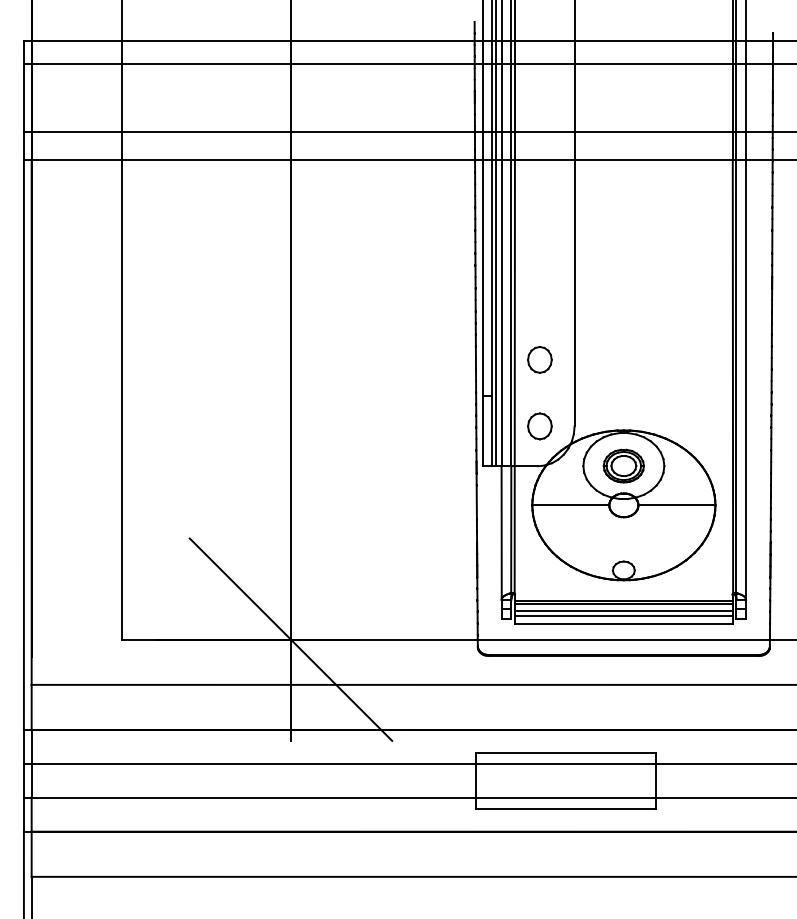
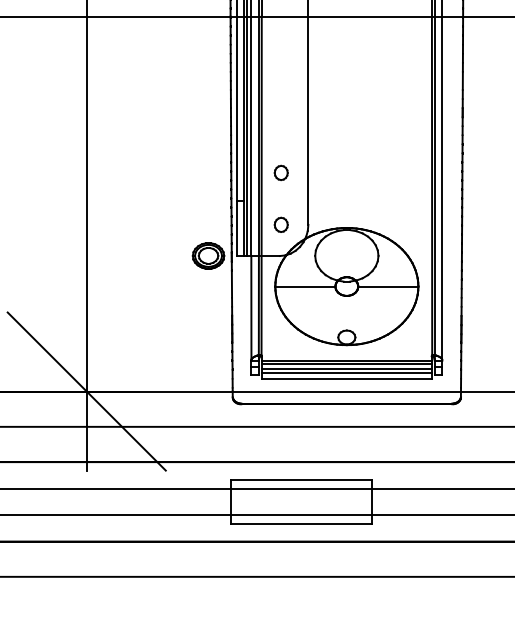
part: (539, 359) -> (280, 172), size x0.7
part: (539, 426) -> (280, 224), size x0.7
part: (623, 465) -> (208, 255), moved

